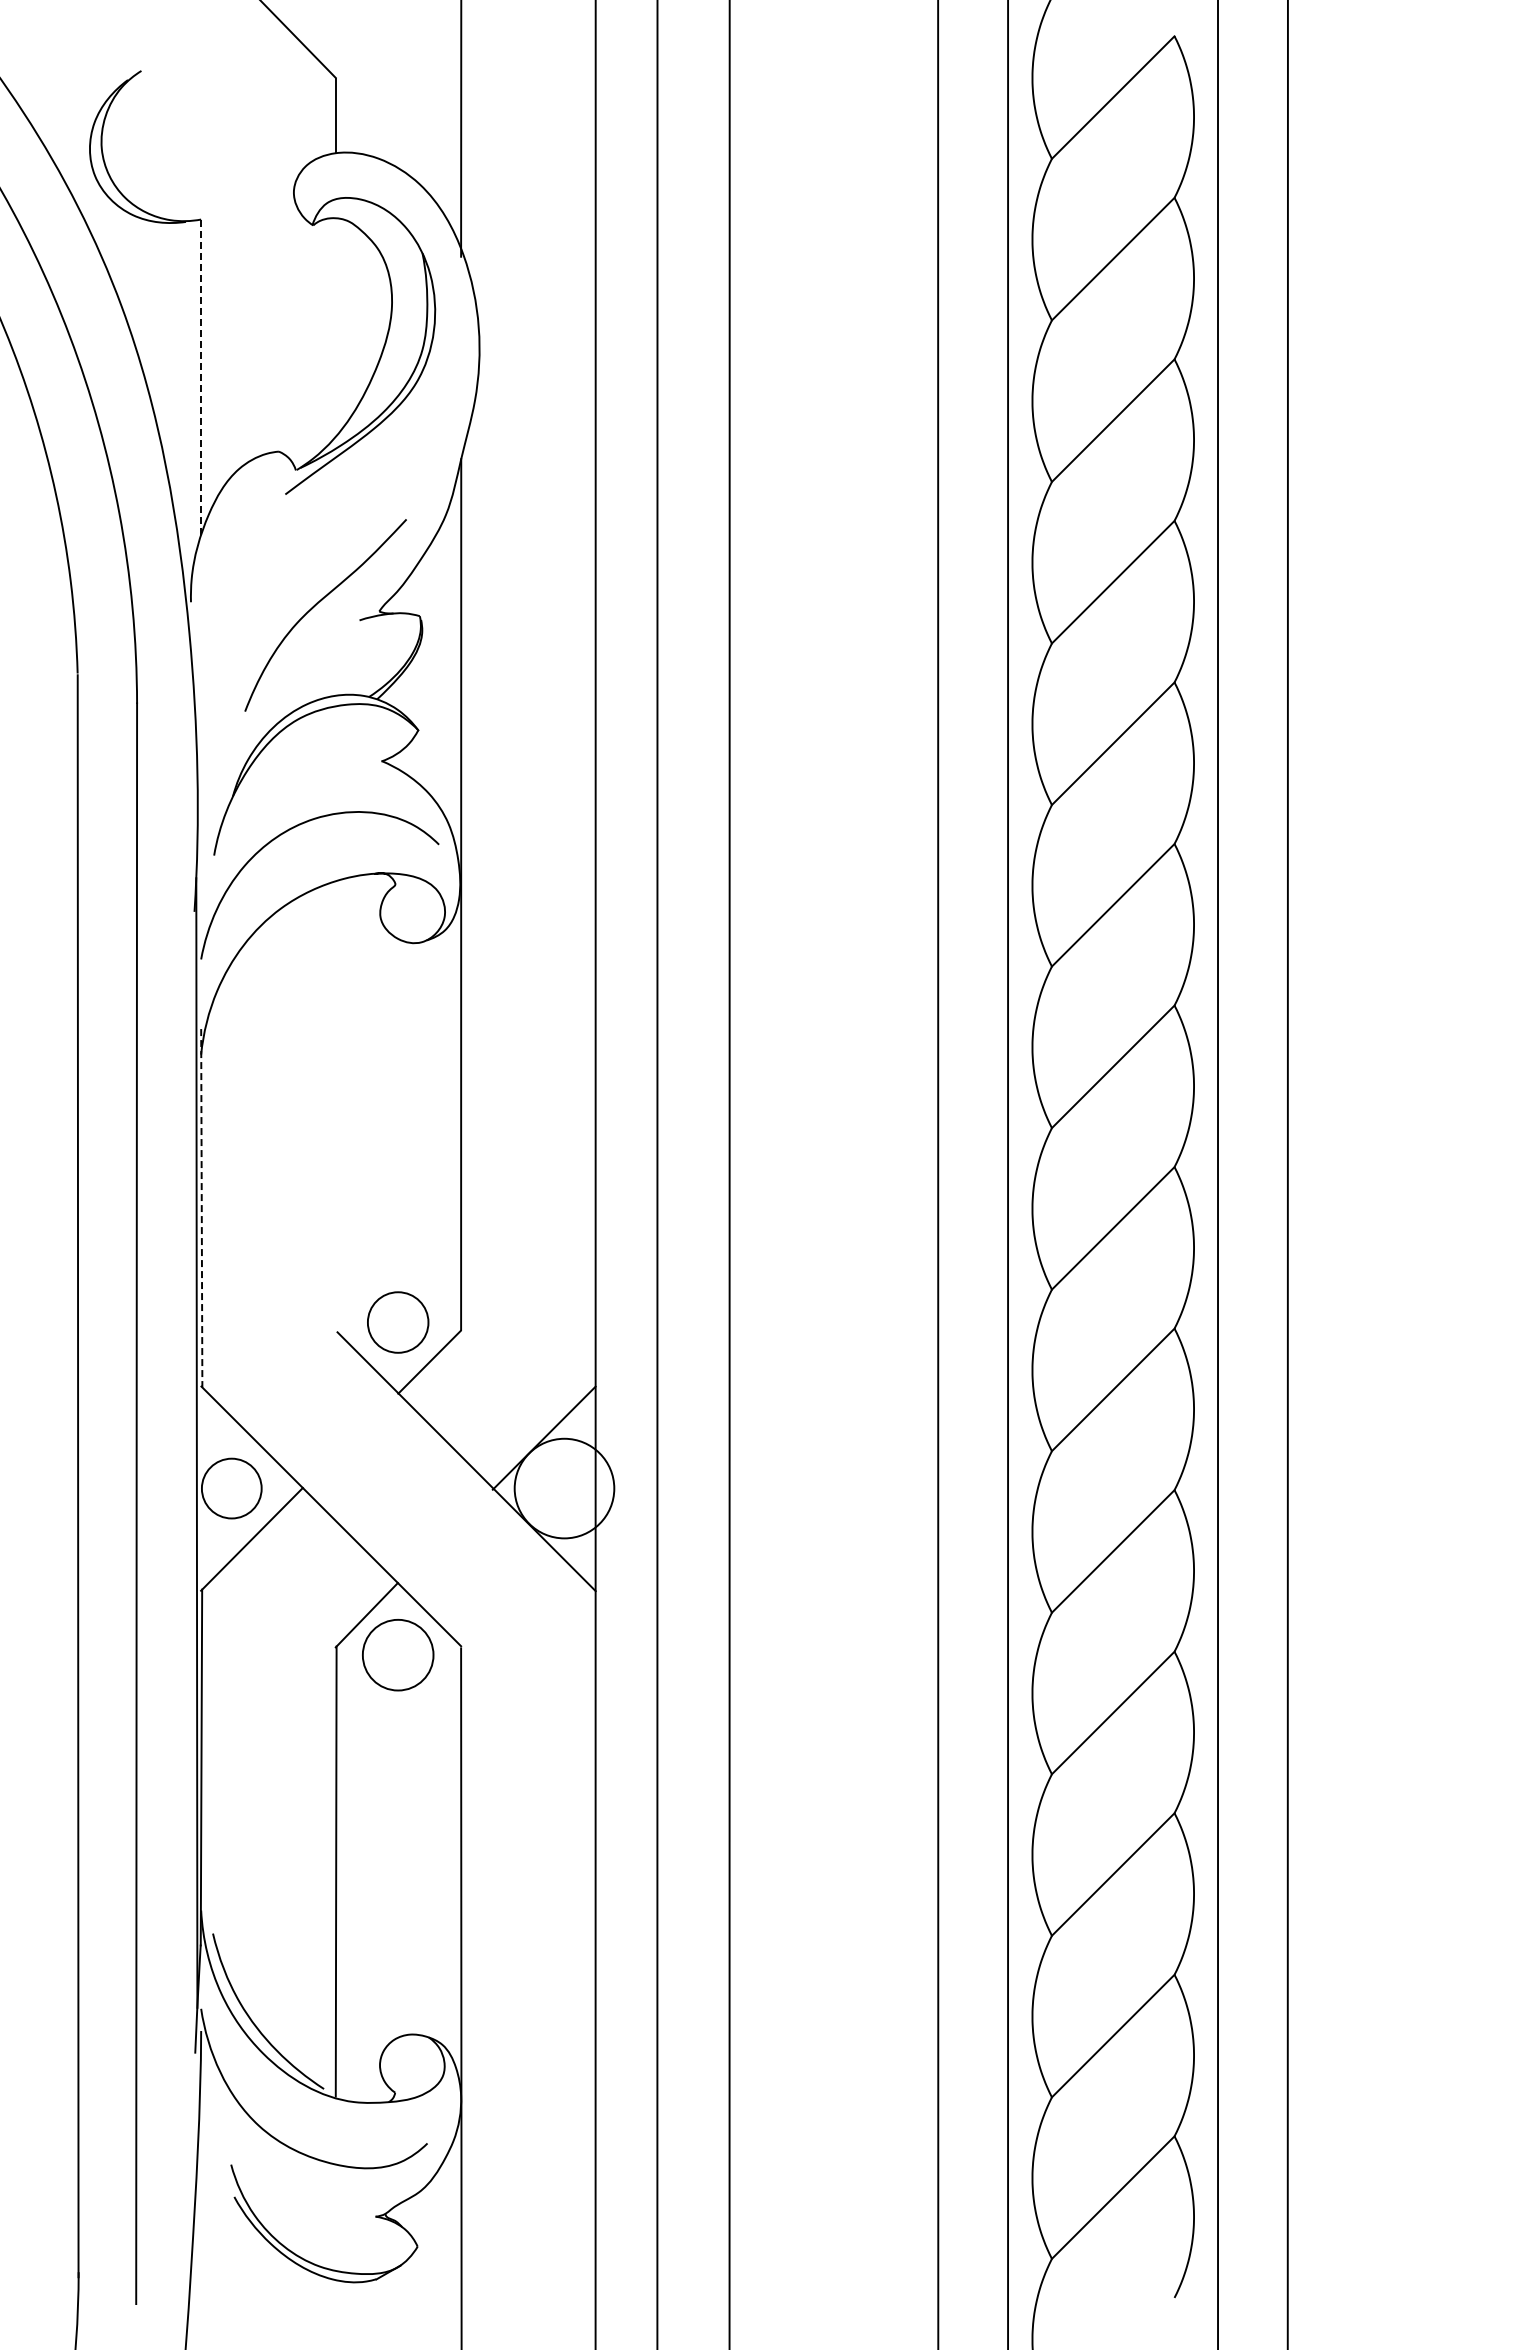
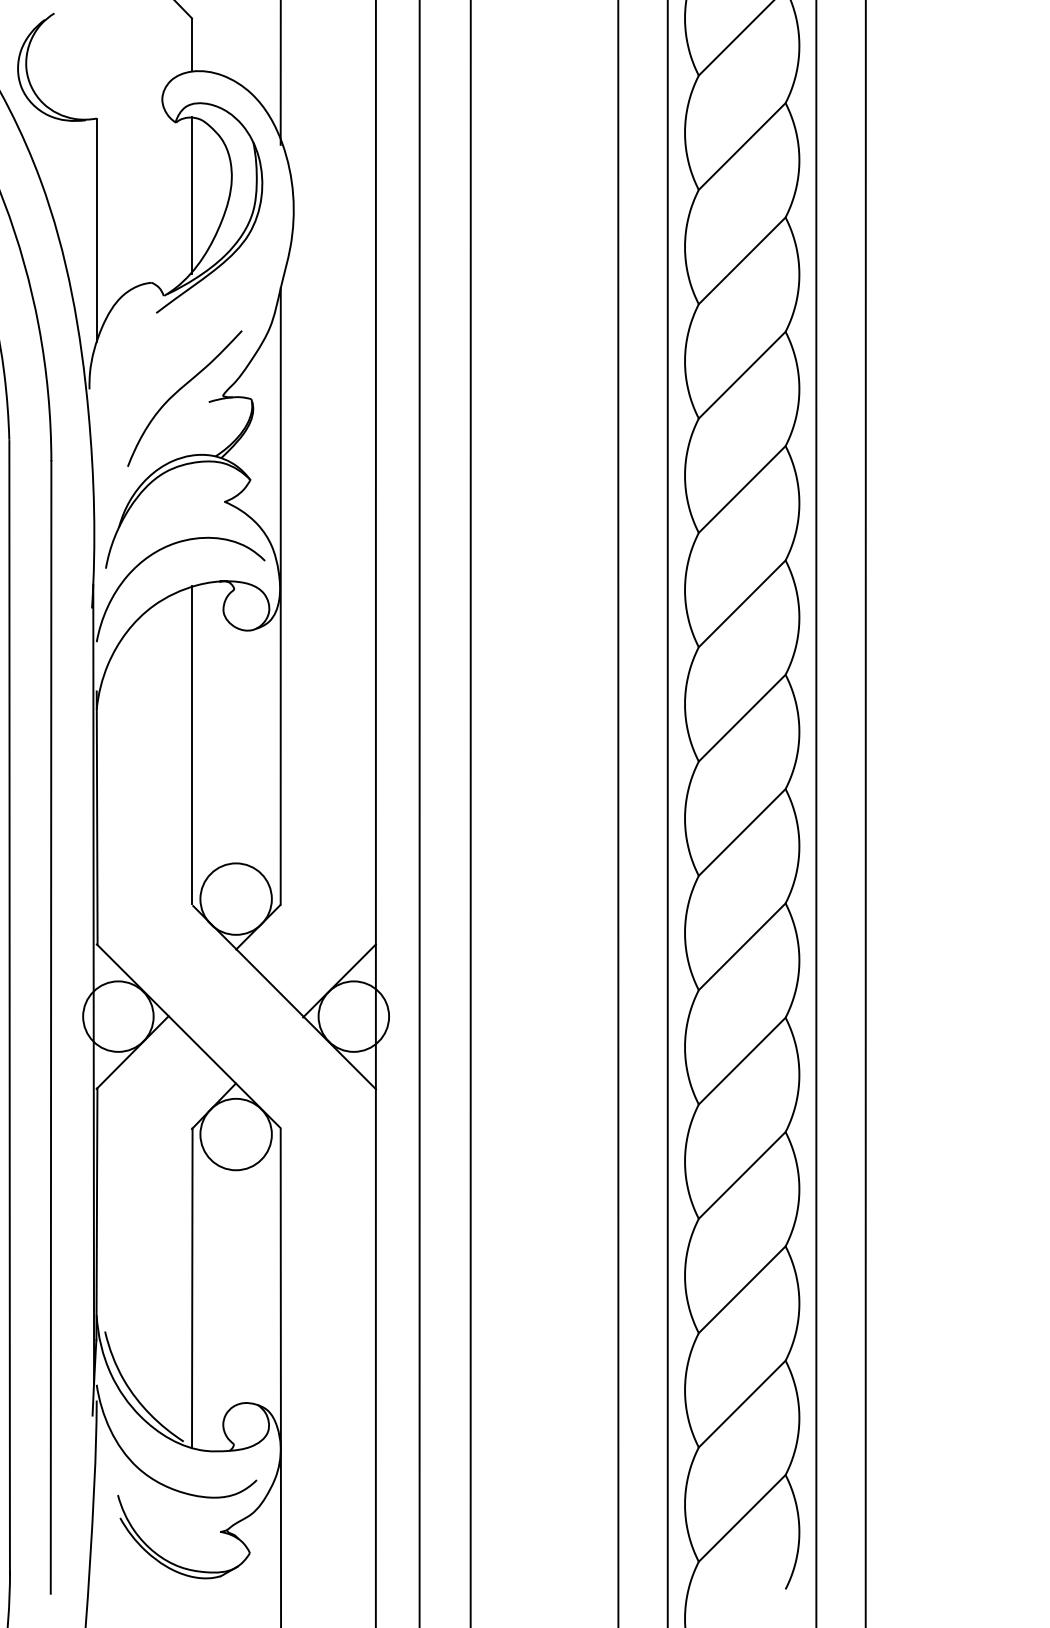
line: (335, 327) -> (191, 194), added
line: (201, 376) -> (96, 229), dashed -> solid
line: (335, 1104) -> (191, 744), added
line: (201, 1208) -> (96, 818), dashed -> solid
circle: (397, 1322) -> (235, 899), size x1.67
circle: (231, 1488) -> (118, 1016), size x1.67
circle: (397, 1654) -> (235, 1134), size x1.43

